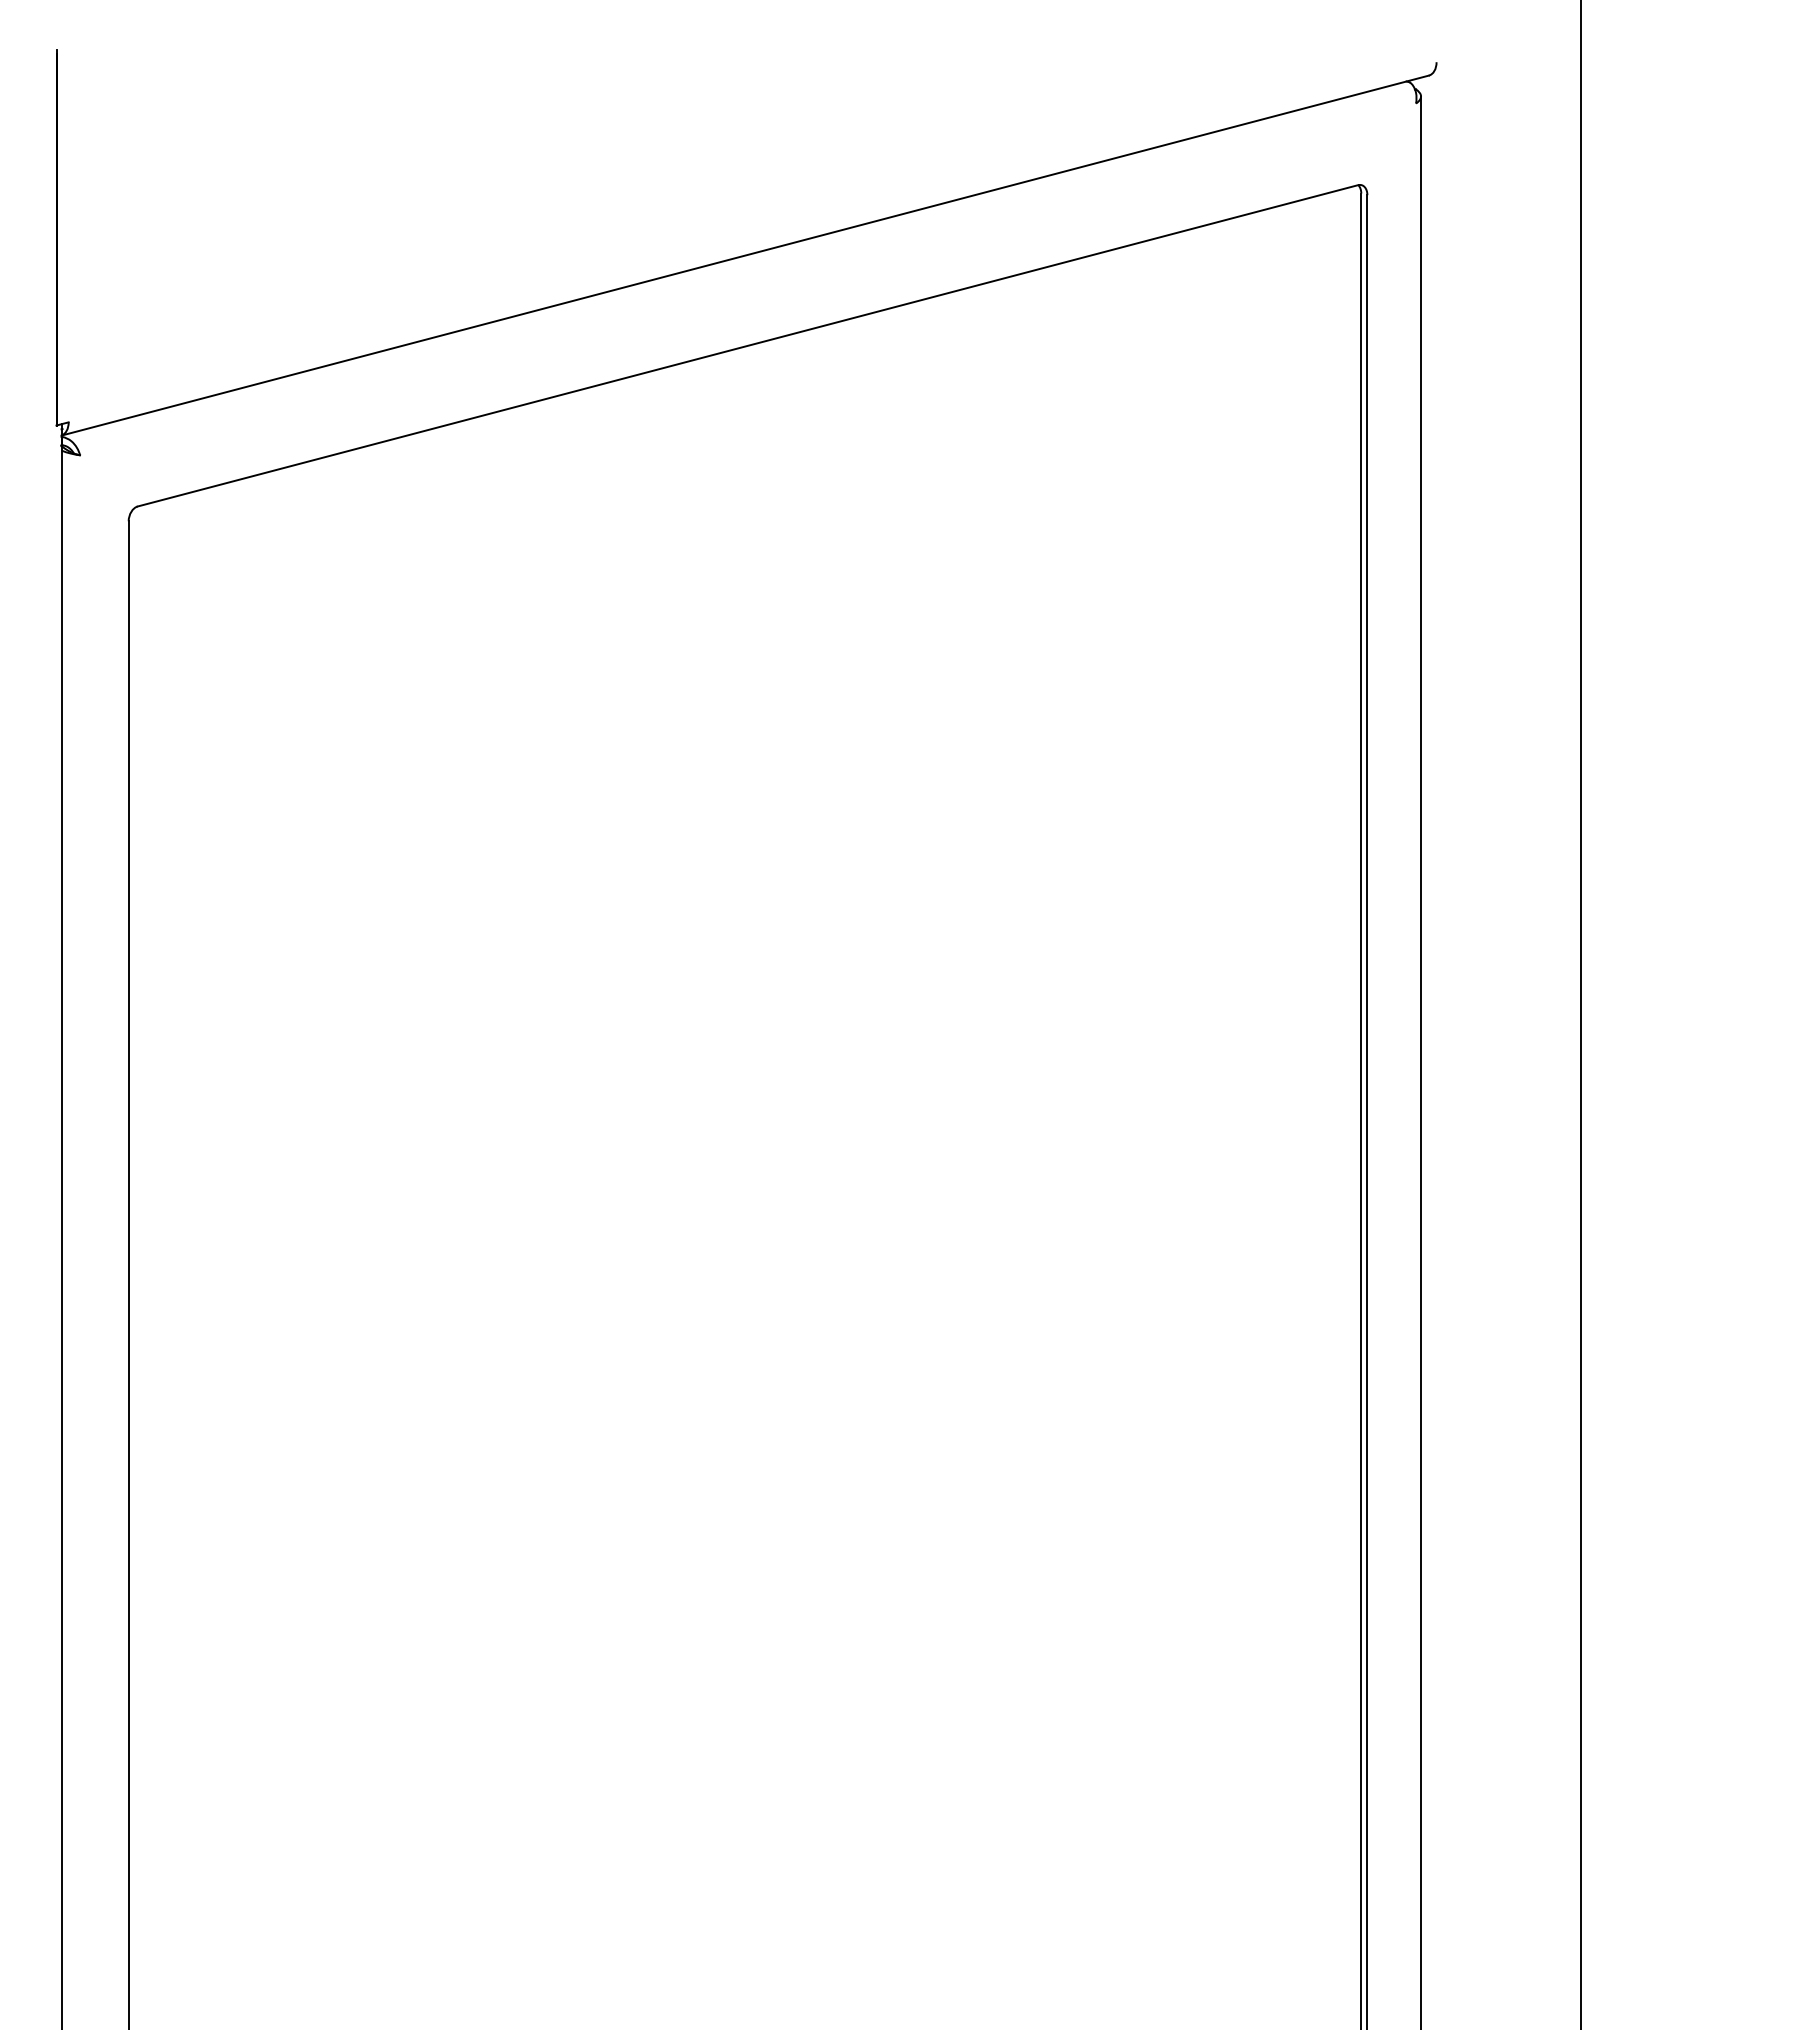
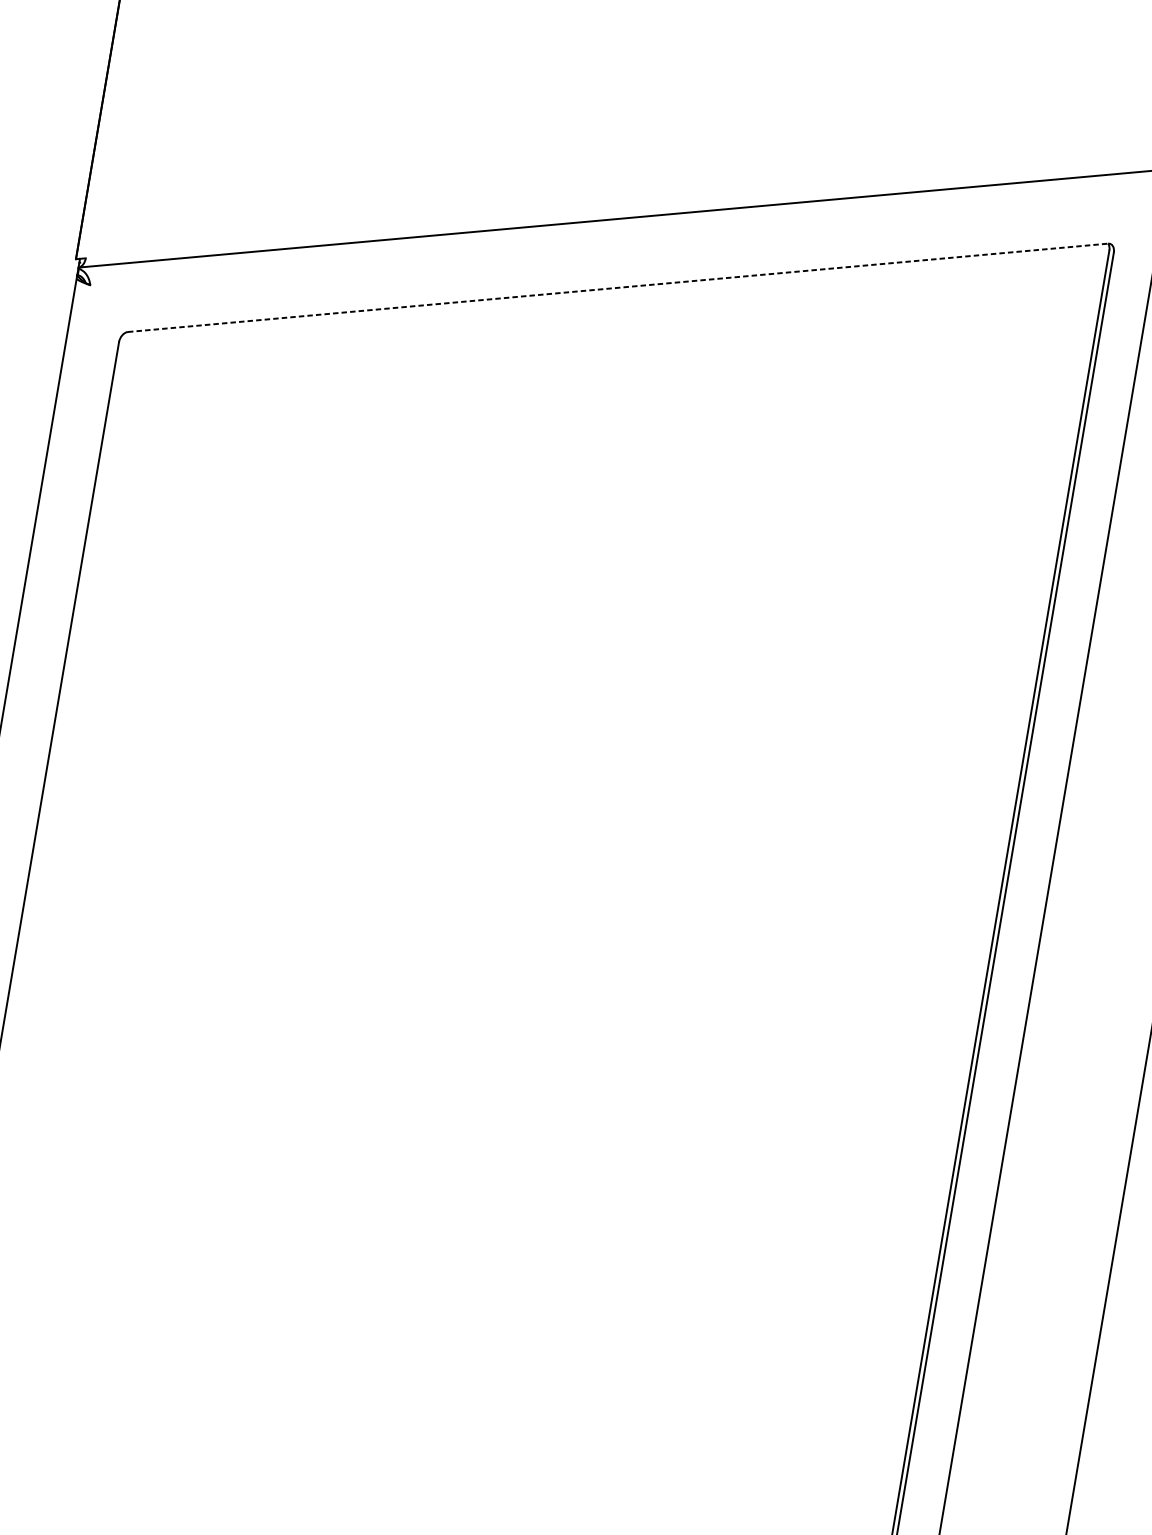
line: (748, 345) -> (618, 287), solid -> dashed

